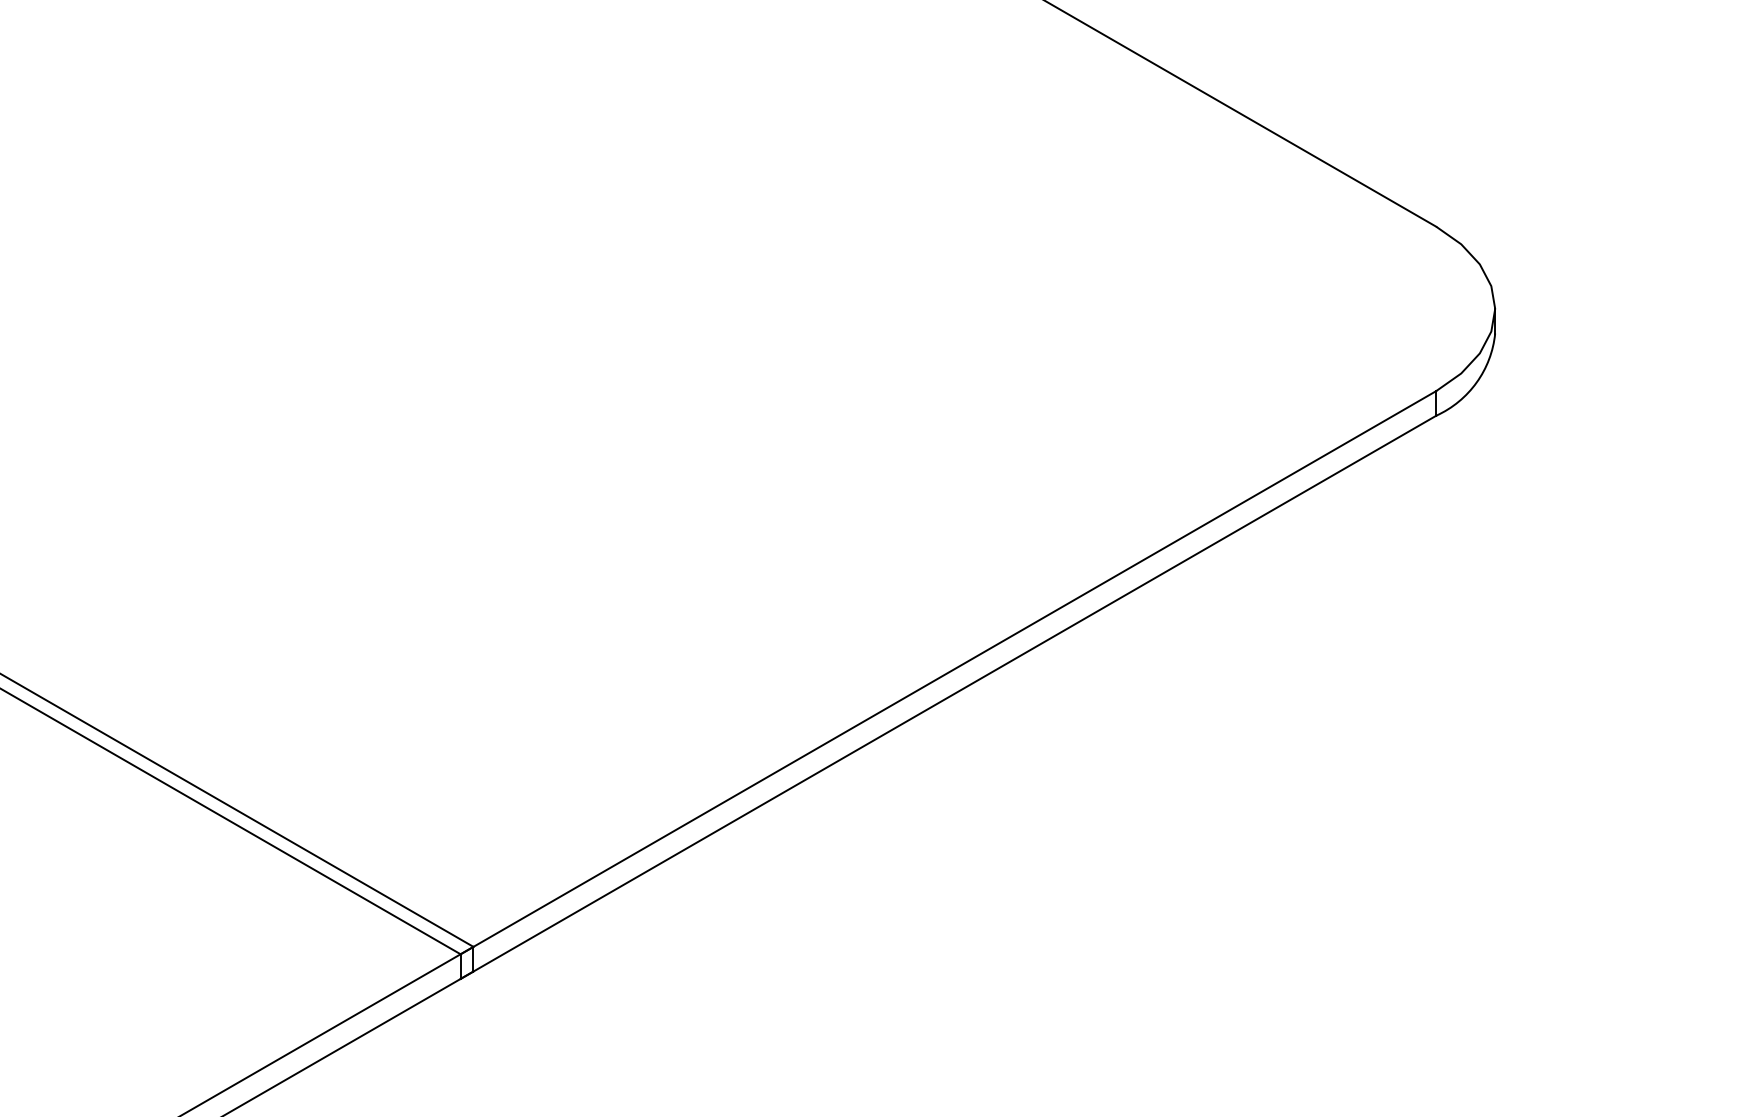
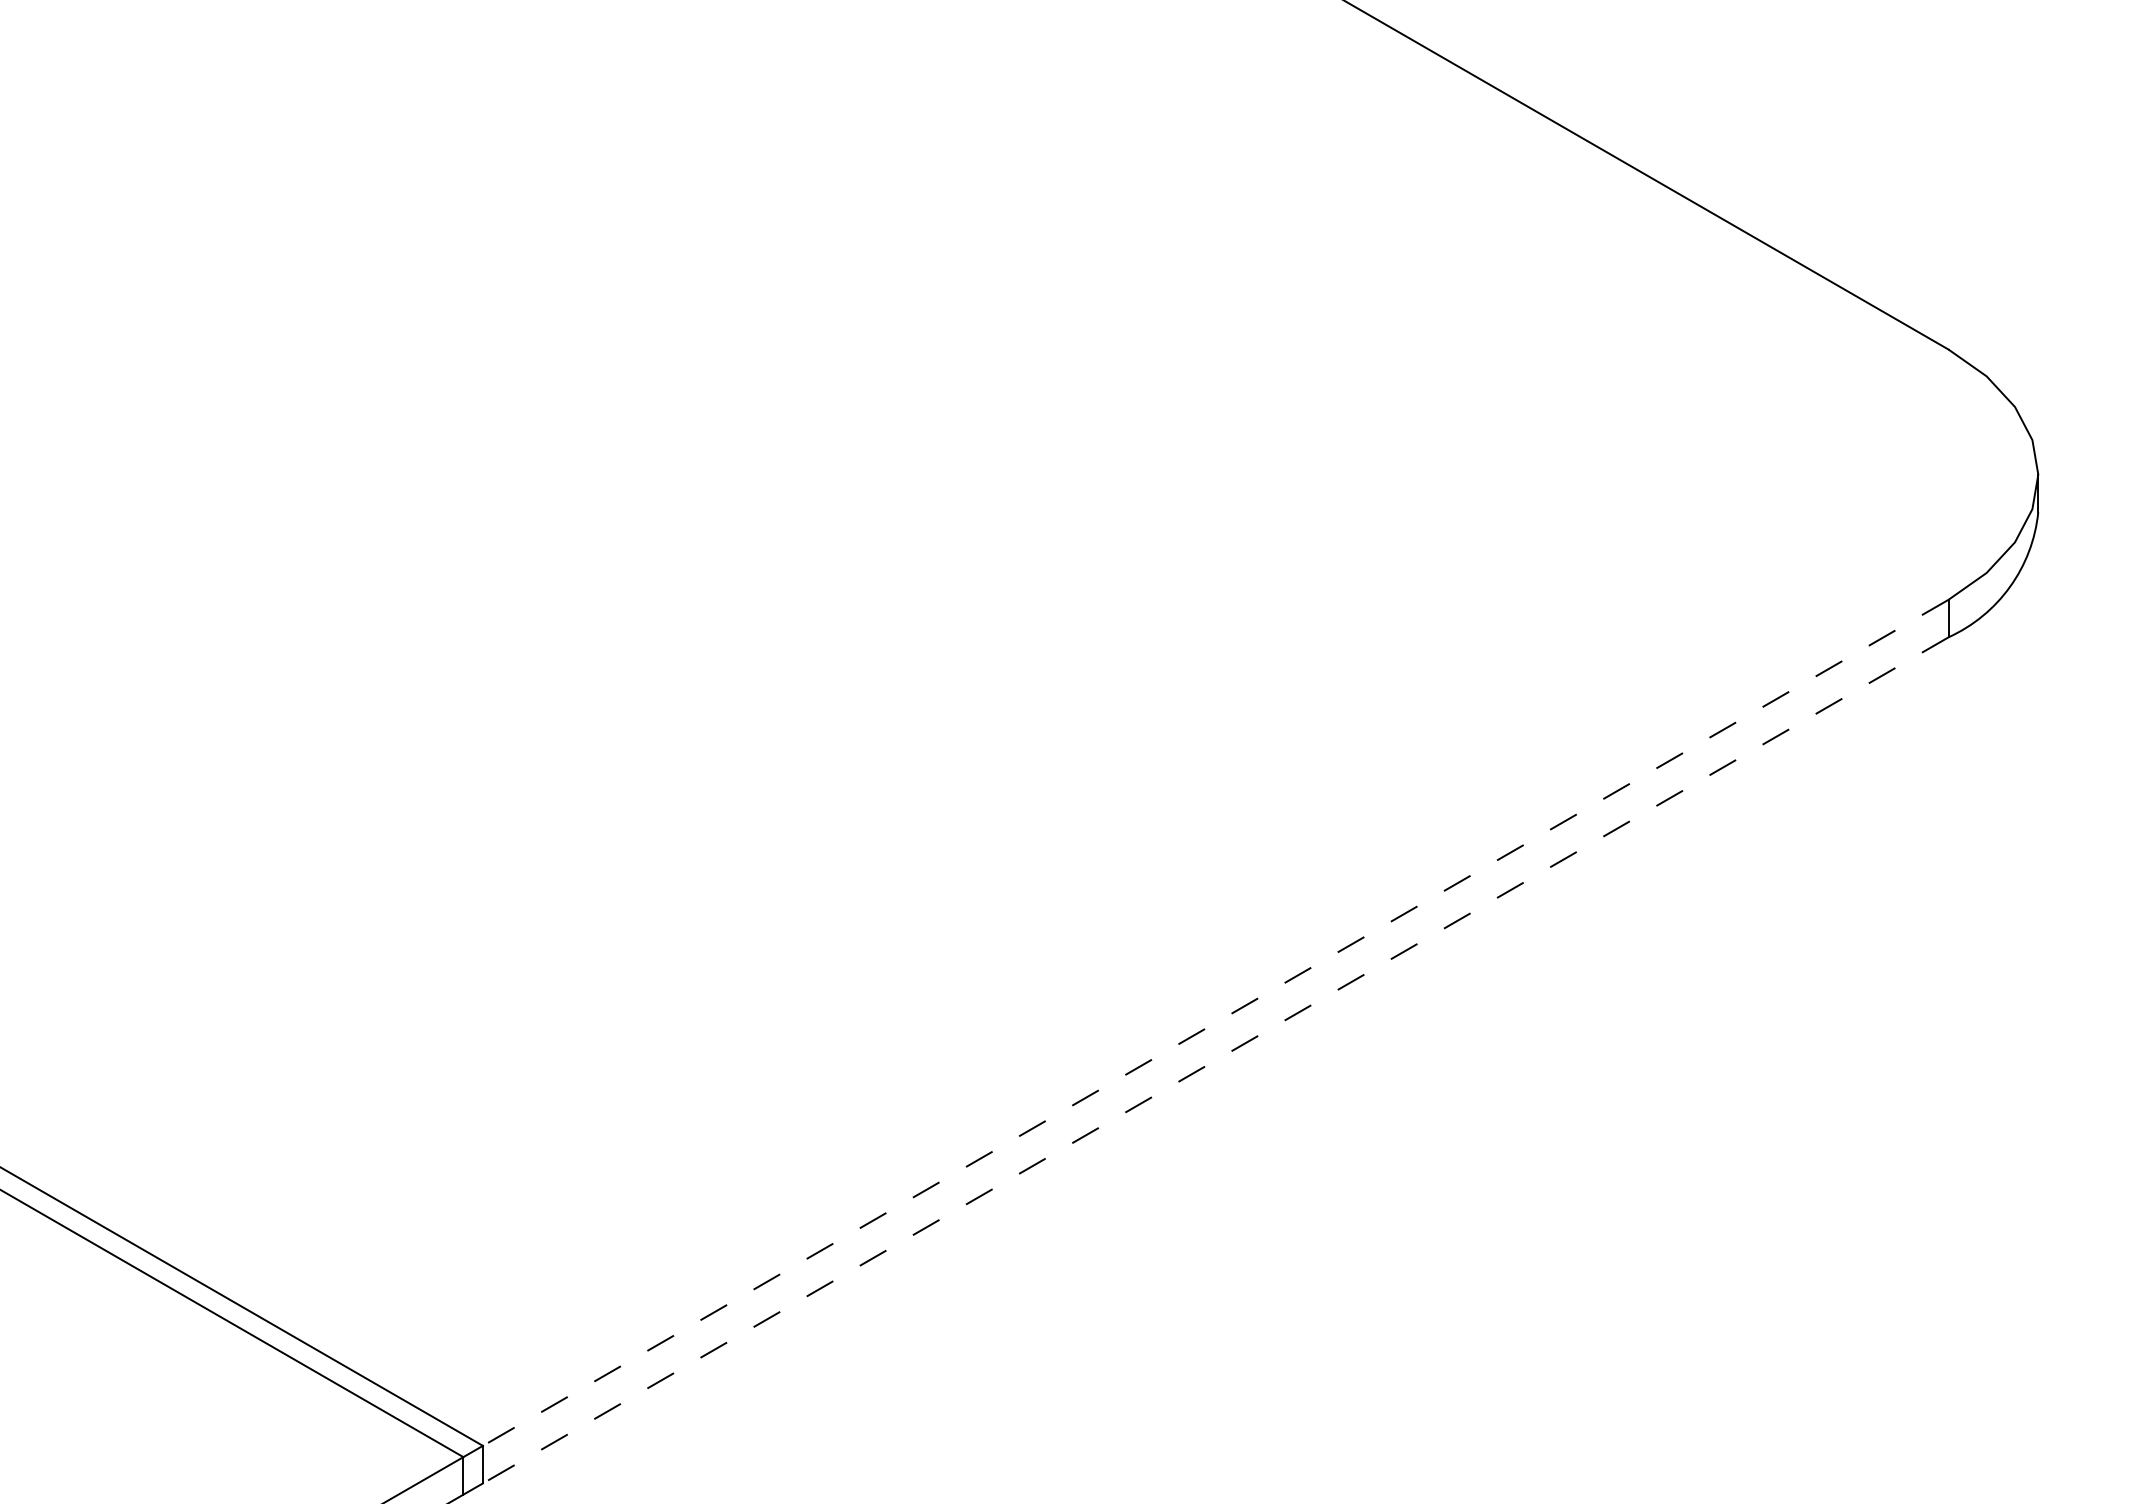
line: (948, 672) -> (1206, 1028), solid -> dashed
line: (948, 697) -> (1206, 1066), solid -> dashed

